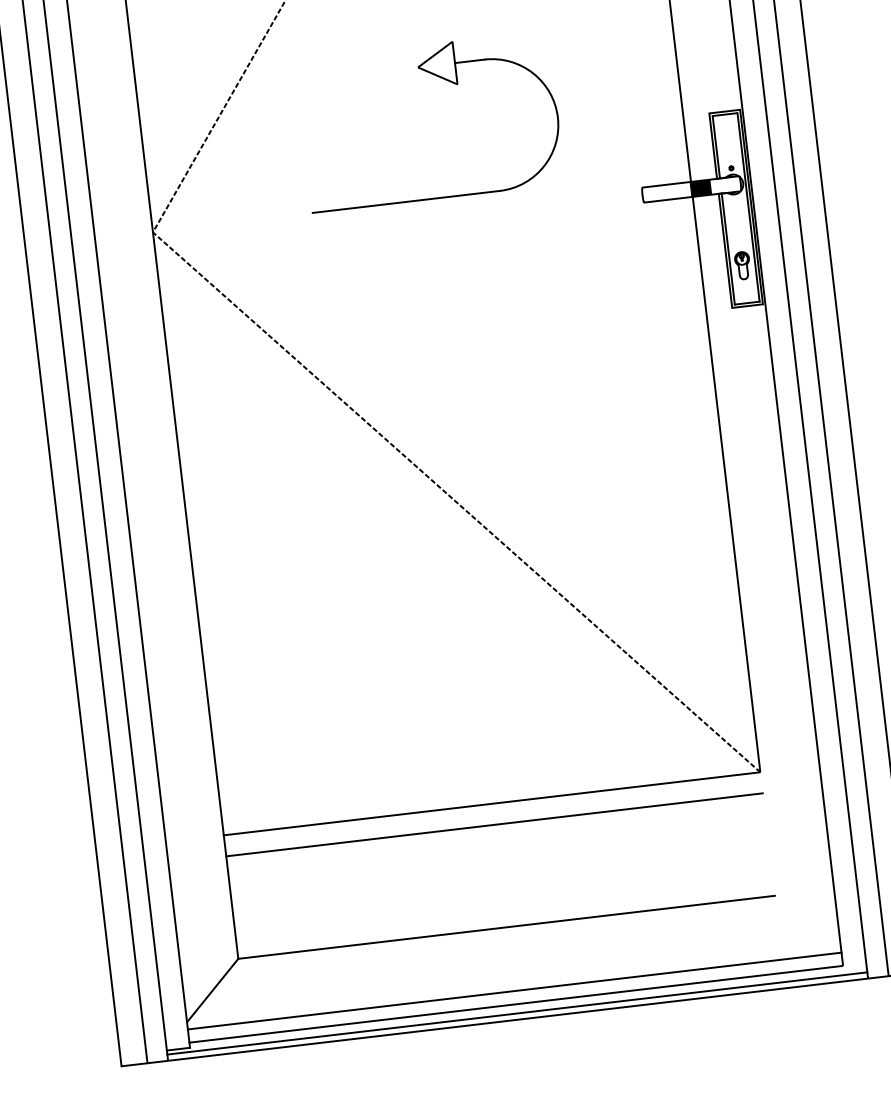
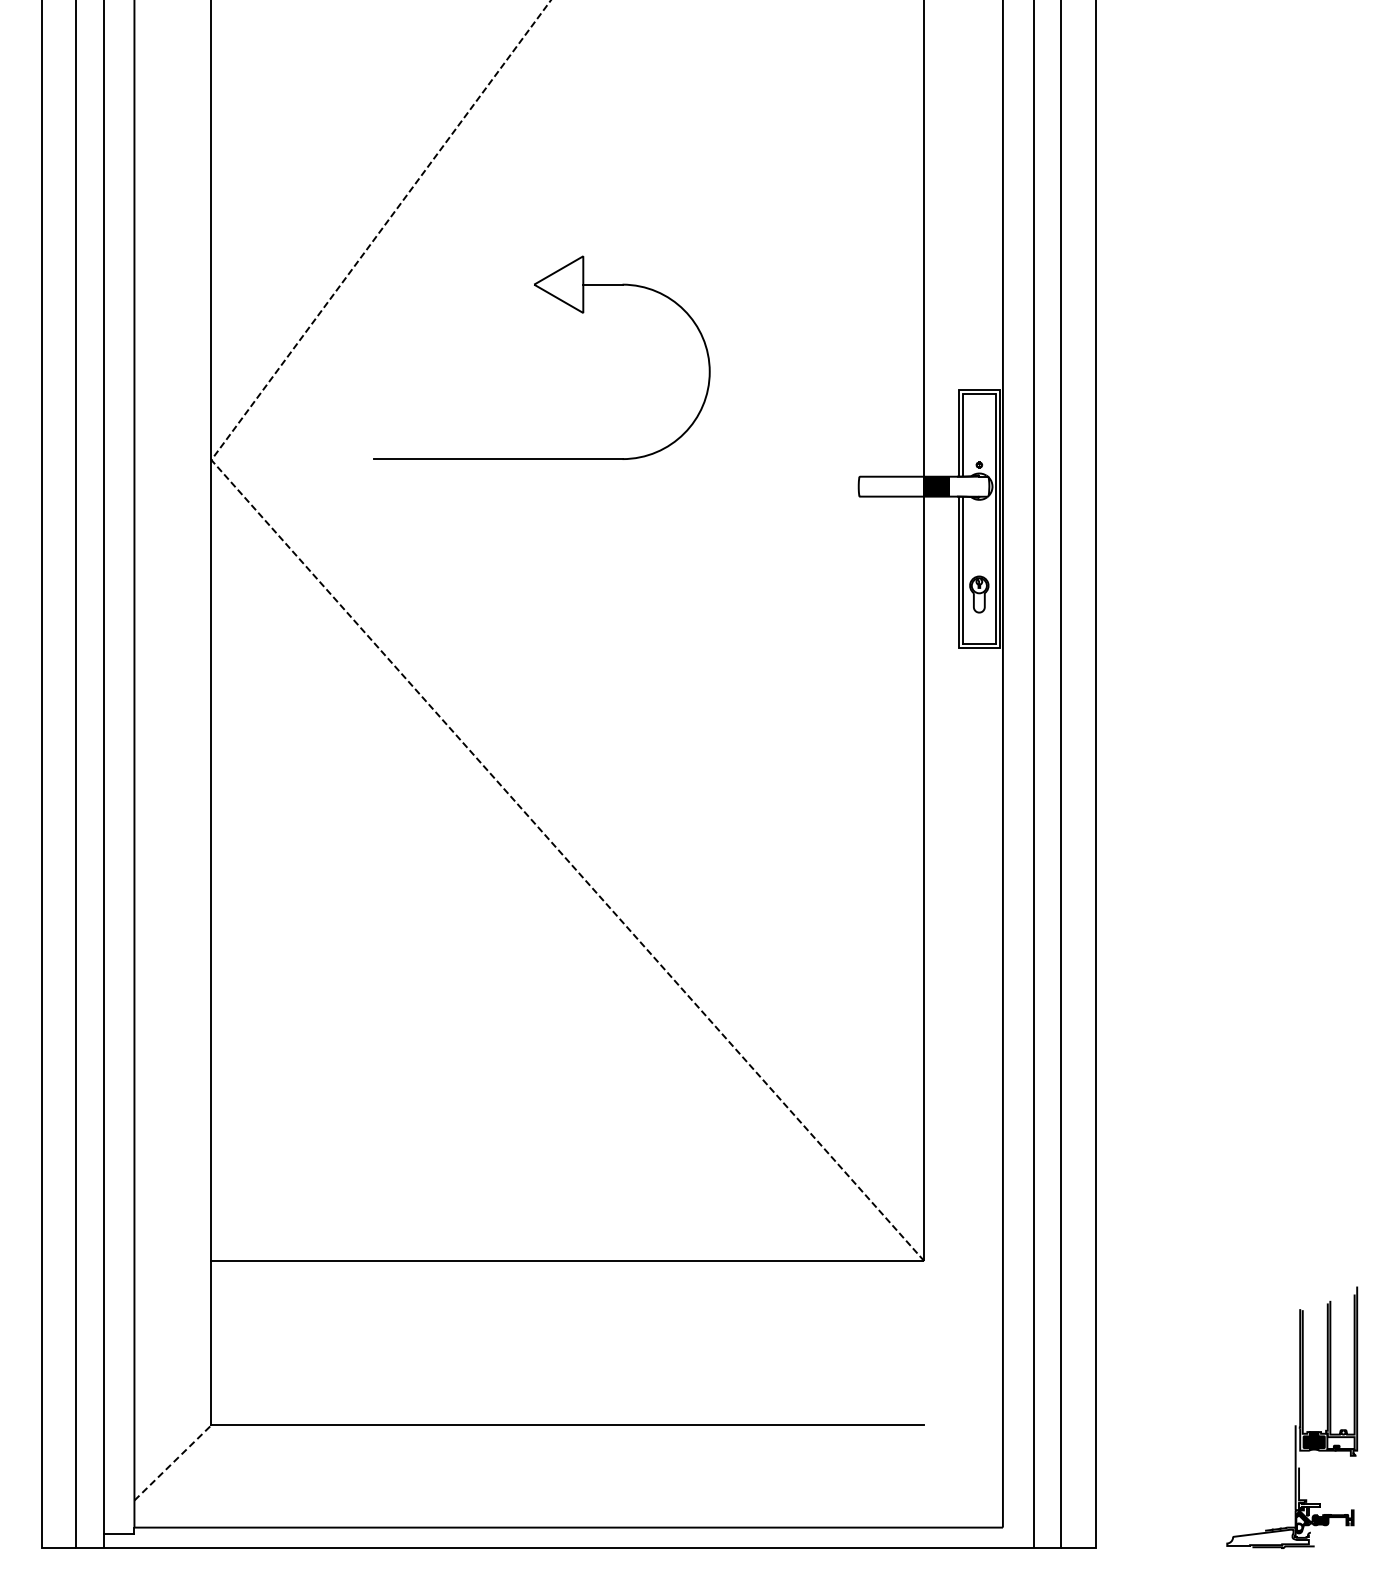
part: (446, 80) -> (569, 306), moved
line: (494, 825) -> (567, 1289), removed
line: (212, 990) -> (172, 1462), solid -> dashed
line: (514, 991) -> (568, 1510), removed
line: (517, 1013) -> (568, 1539), removed

